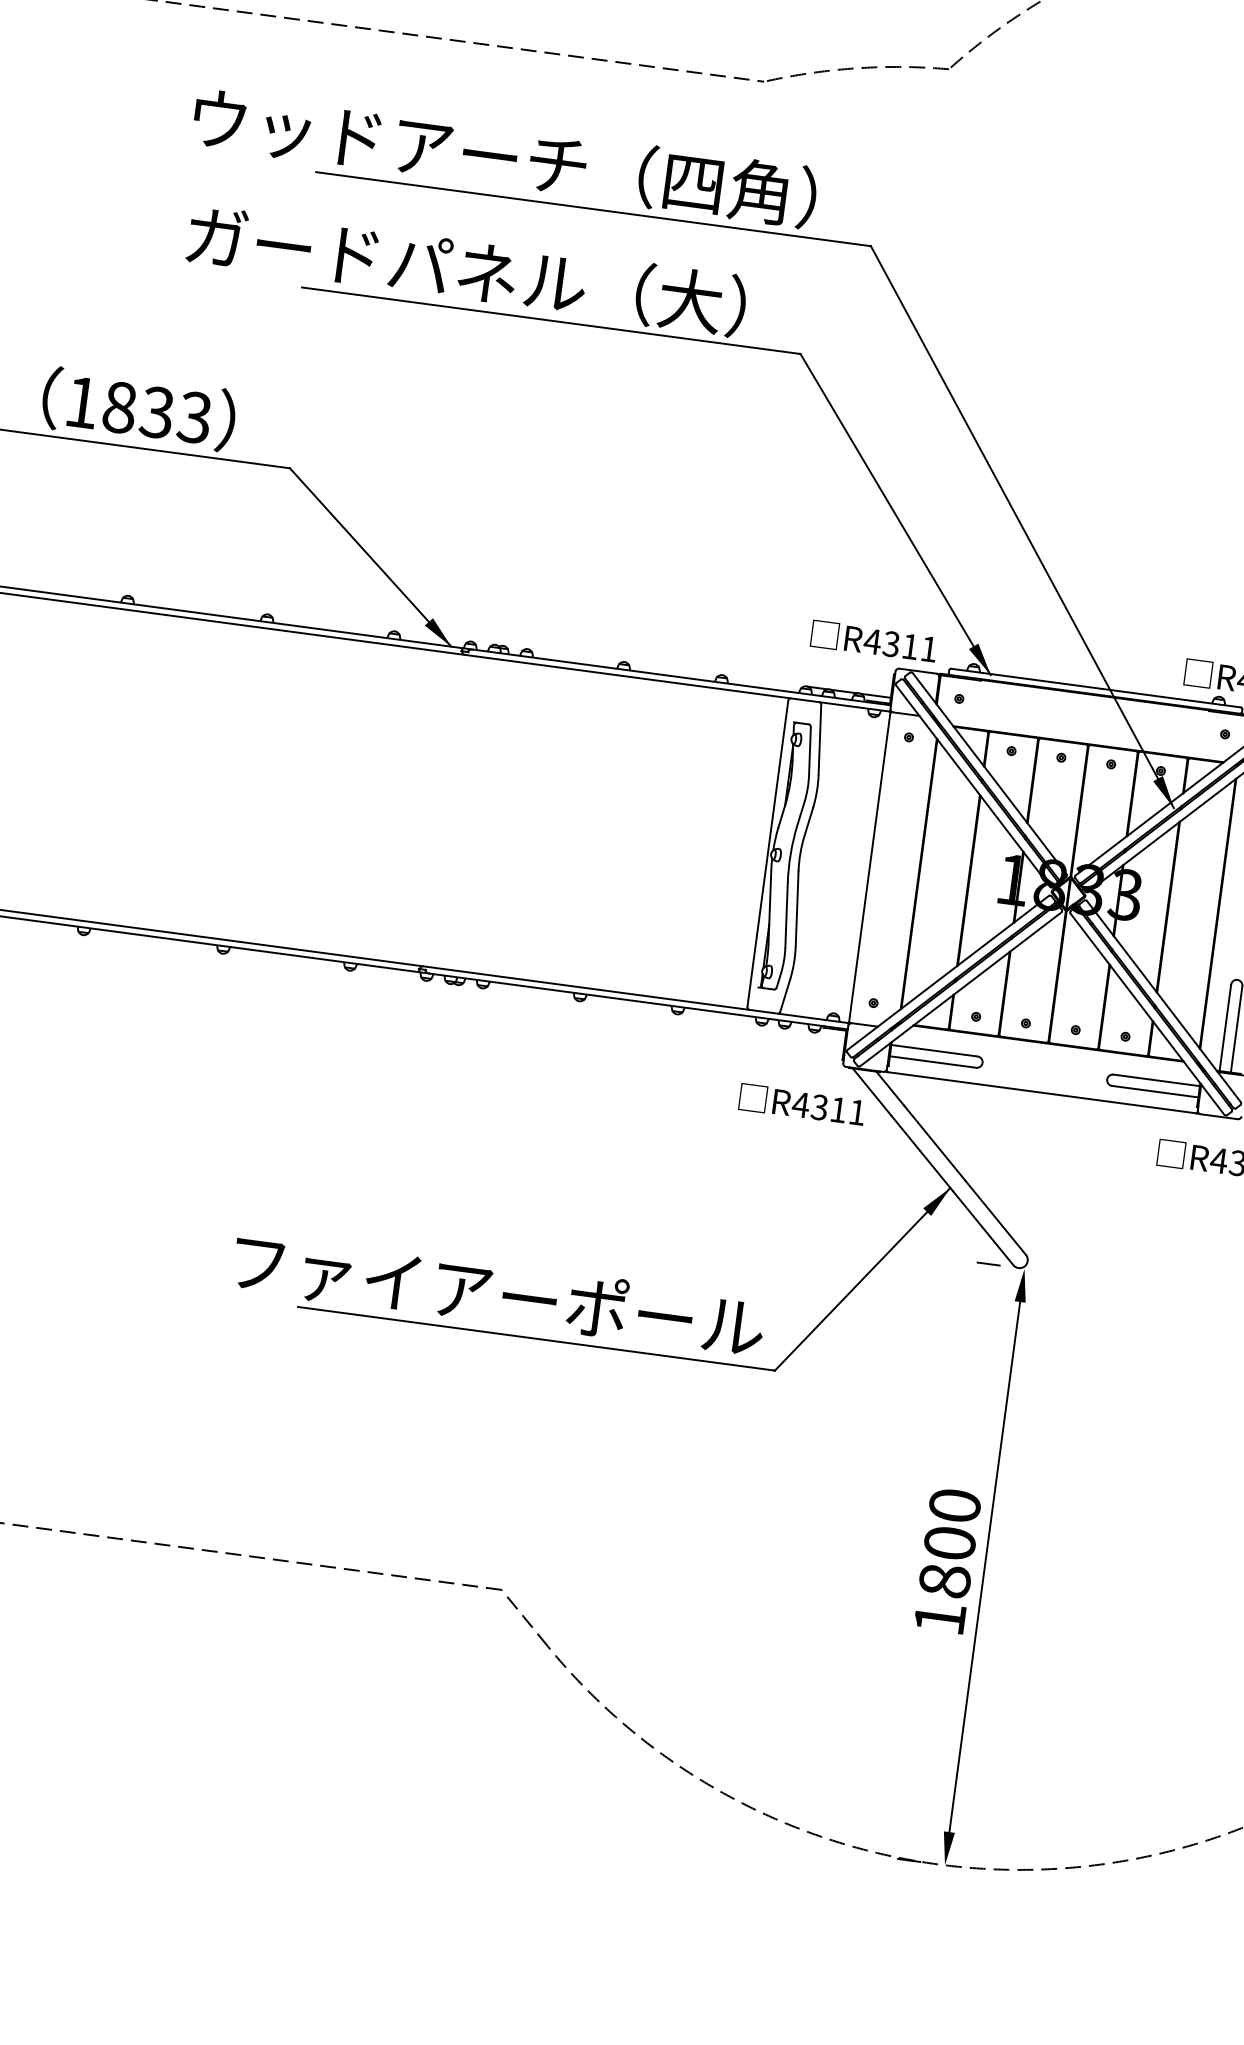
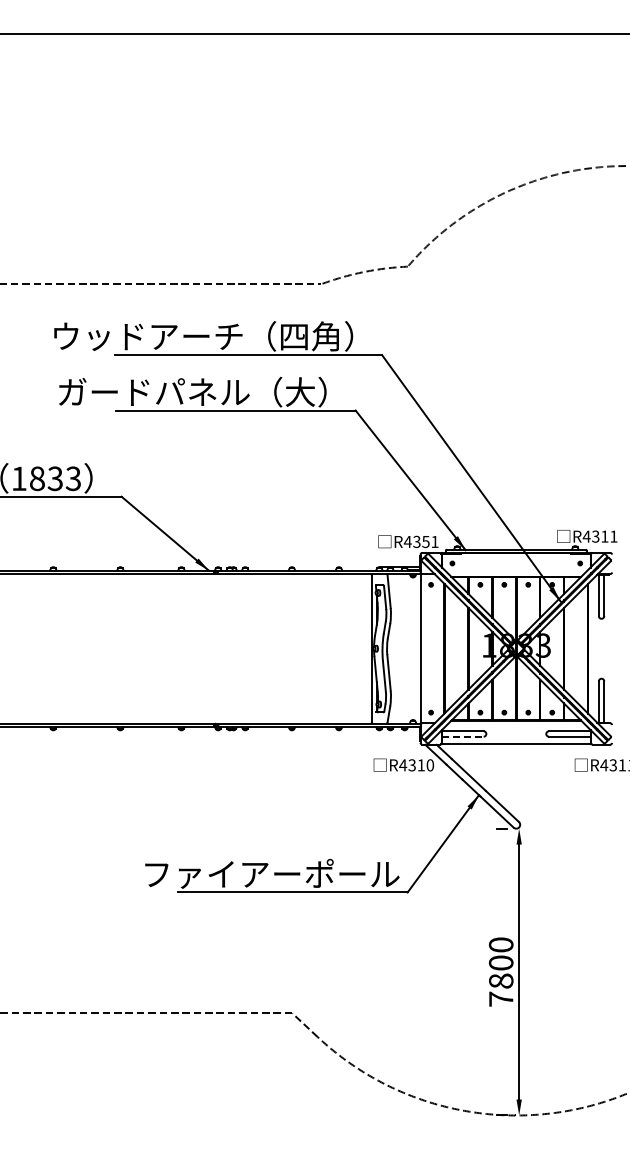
text: (909, 647) -> (425, 542), R4311 -> R4351
line: (932, 1061) -> (462, 736), solid -> dashed
text: (857, 1112) -> (430, 765), R4311 -> R4310
text: (940, 1617) -> (501, 998), 1800 -> 7800

